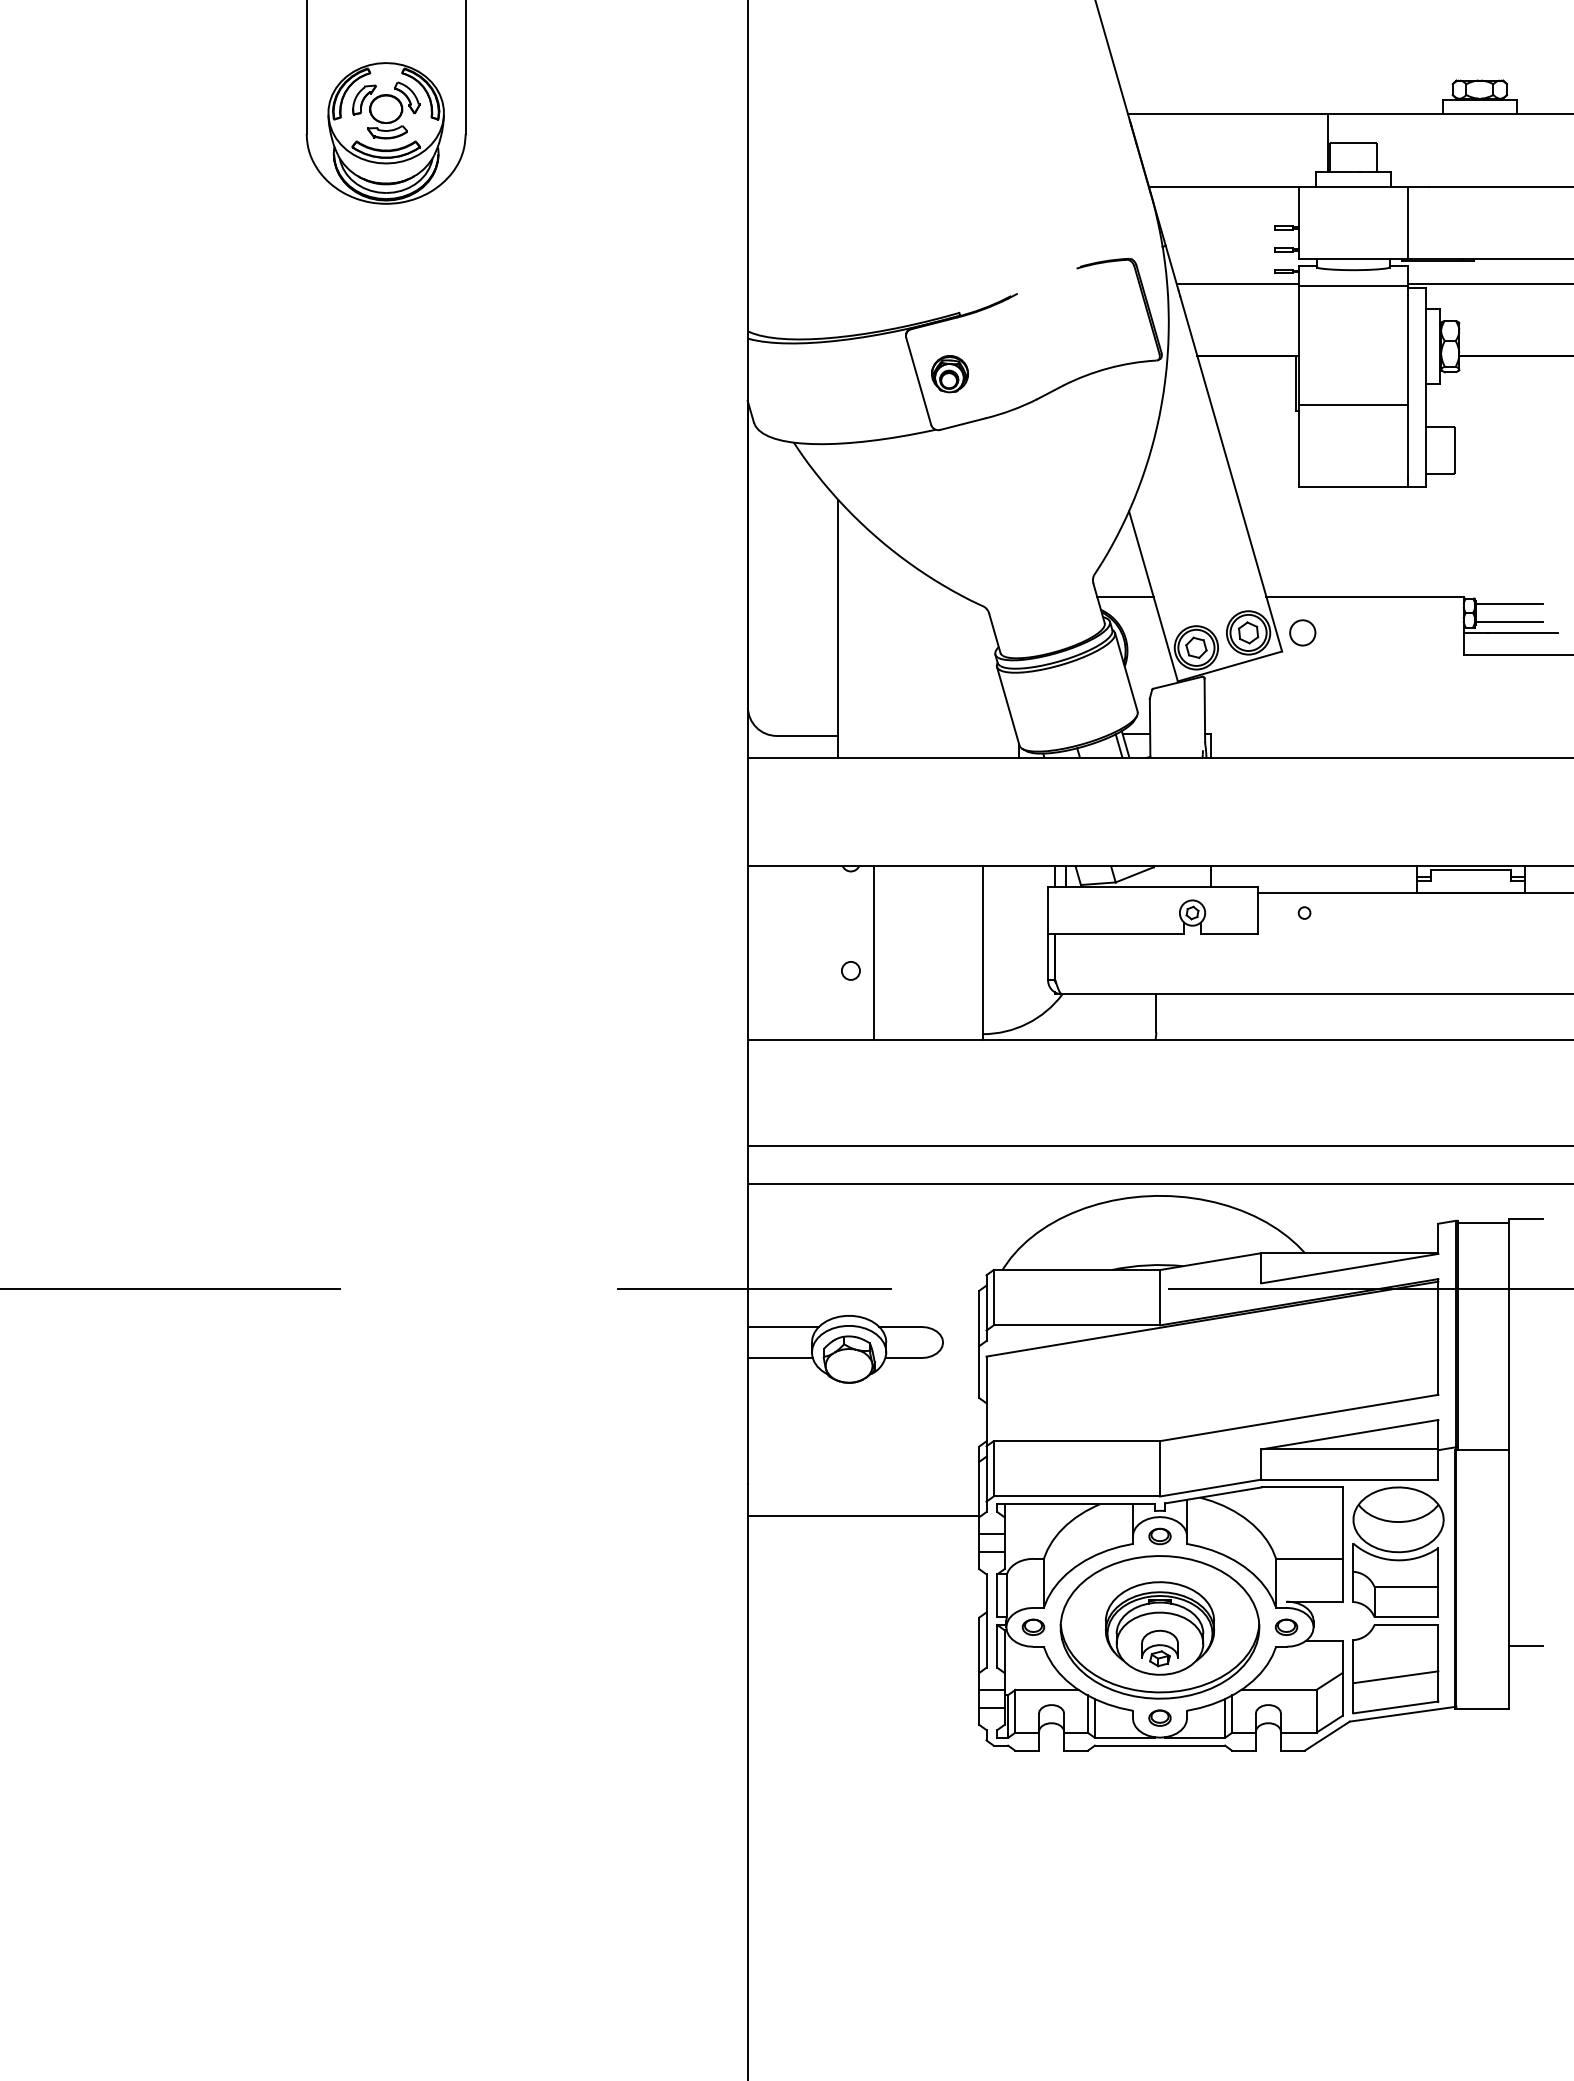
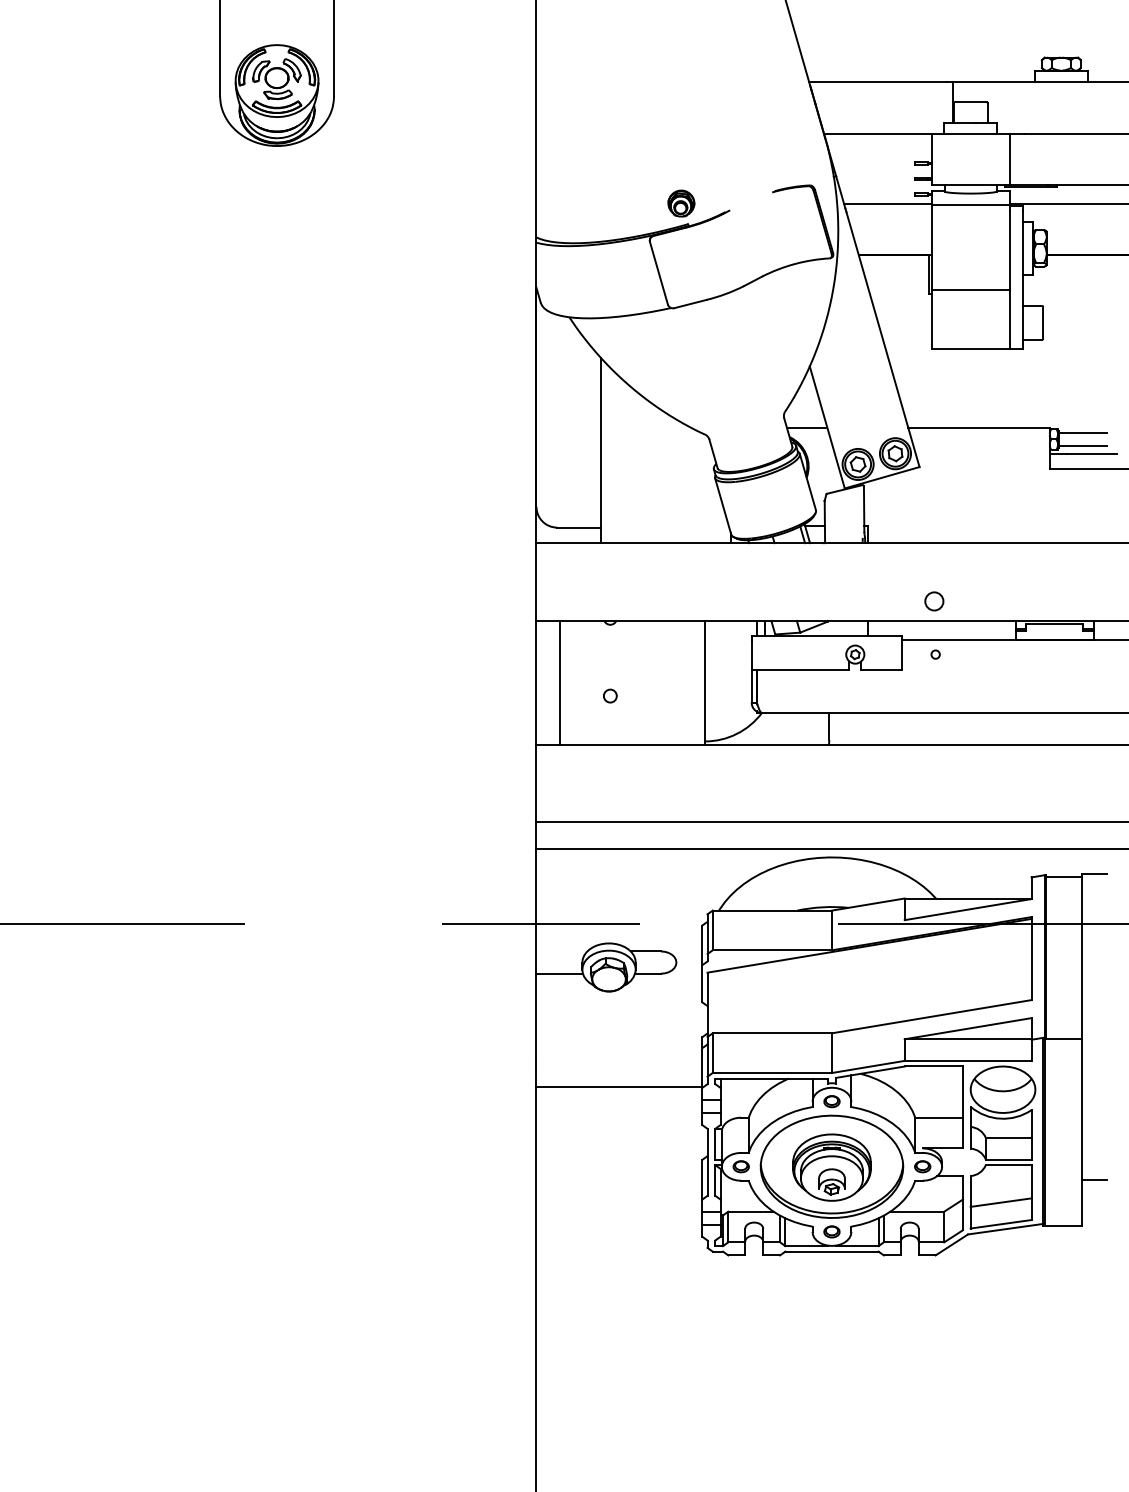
part: (949, 374) -> (681, 203), moved
circle: (1302, 632) -> (934, 601), moved
line: (874, 952) -> (559, 682), moved
line: (782, 1326) -> (561, 951), removed

